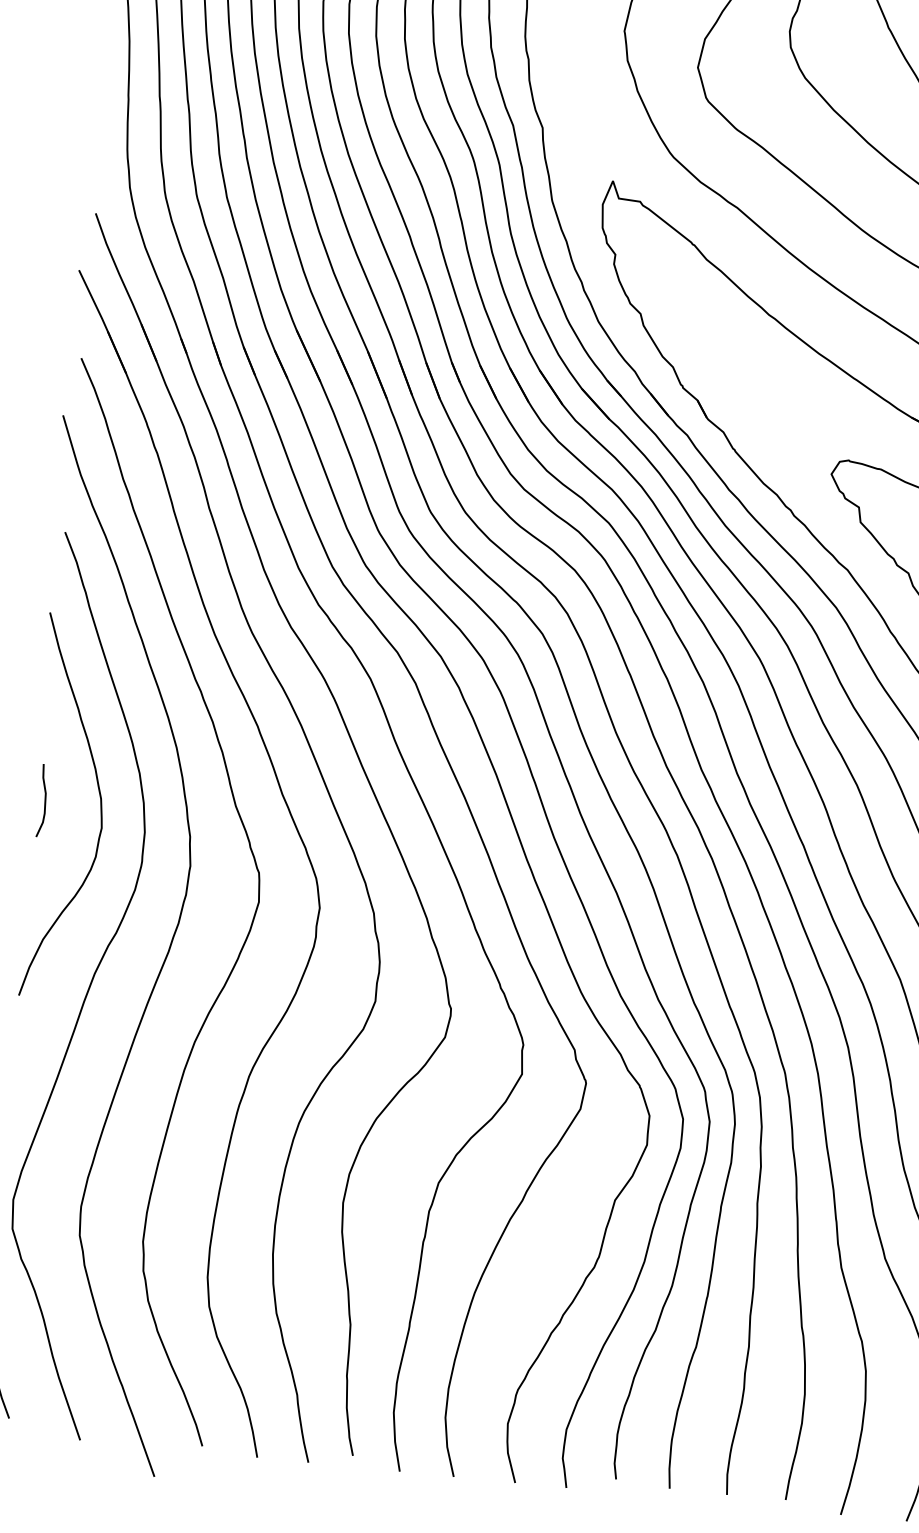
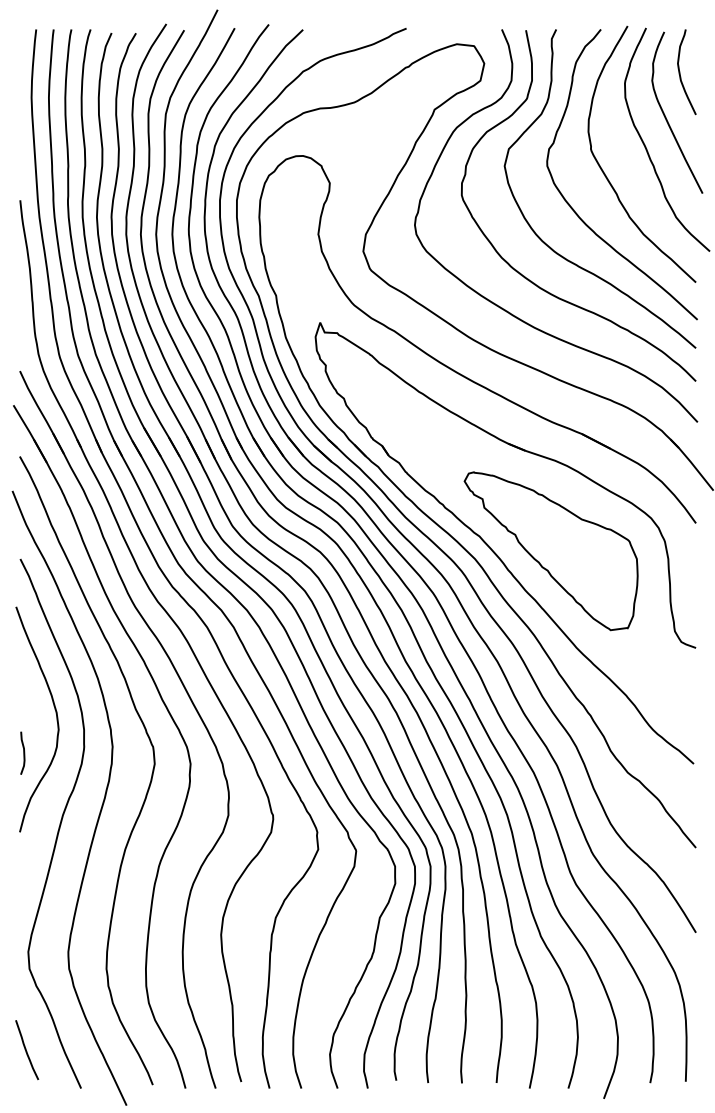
curve: (44, 799) -> (23, 752), moved

